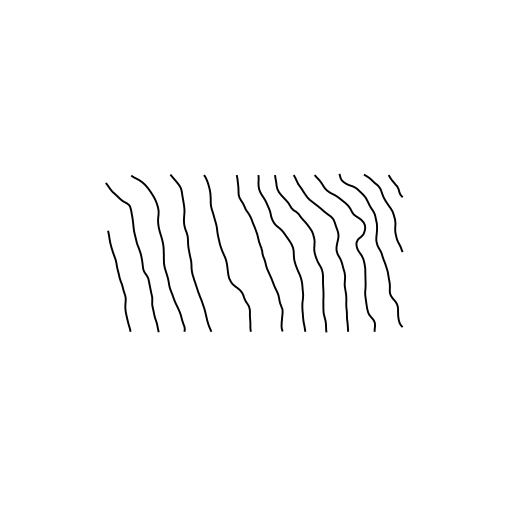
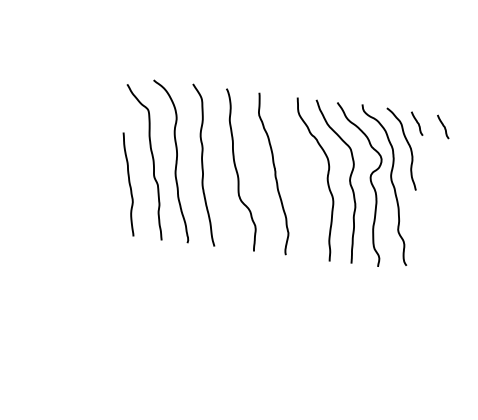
curve: (421, 185) -> (443, 126), added
curve: (292, 253) -> (305, 178), removed

